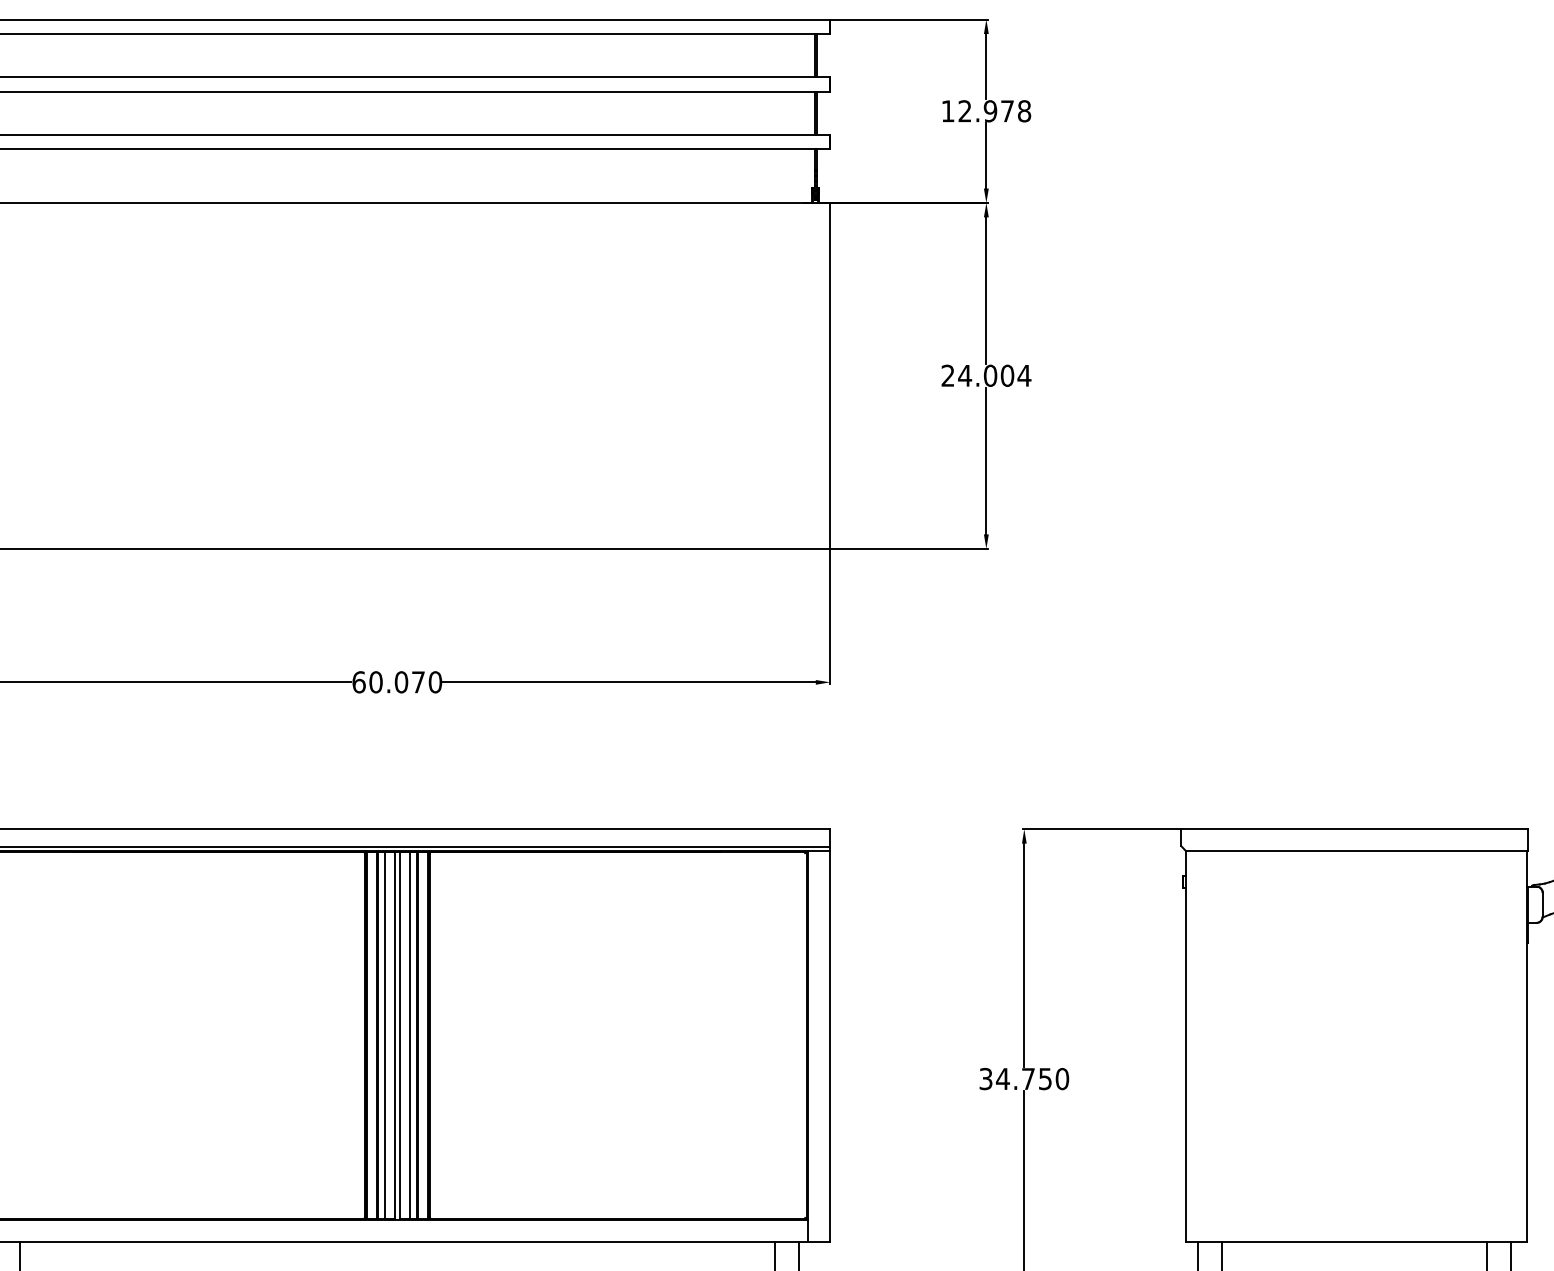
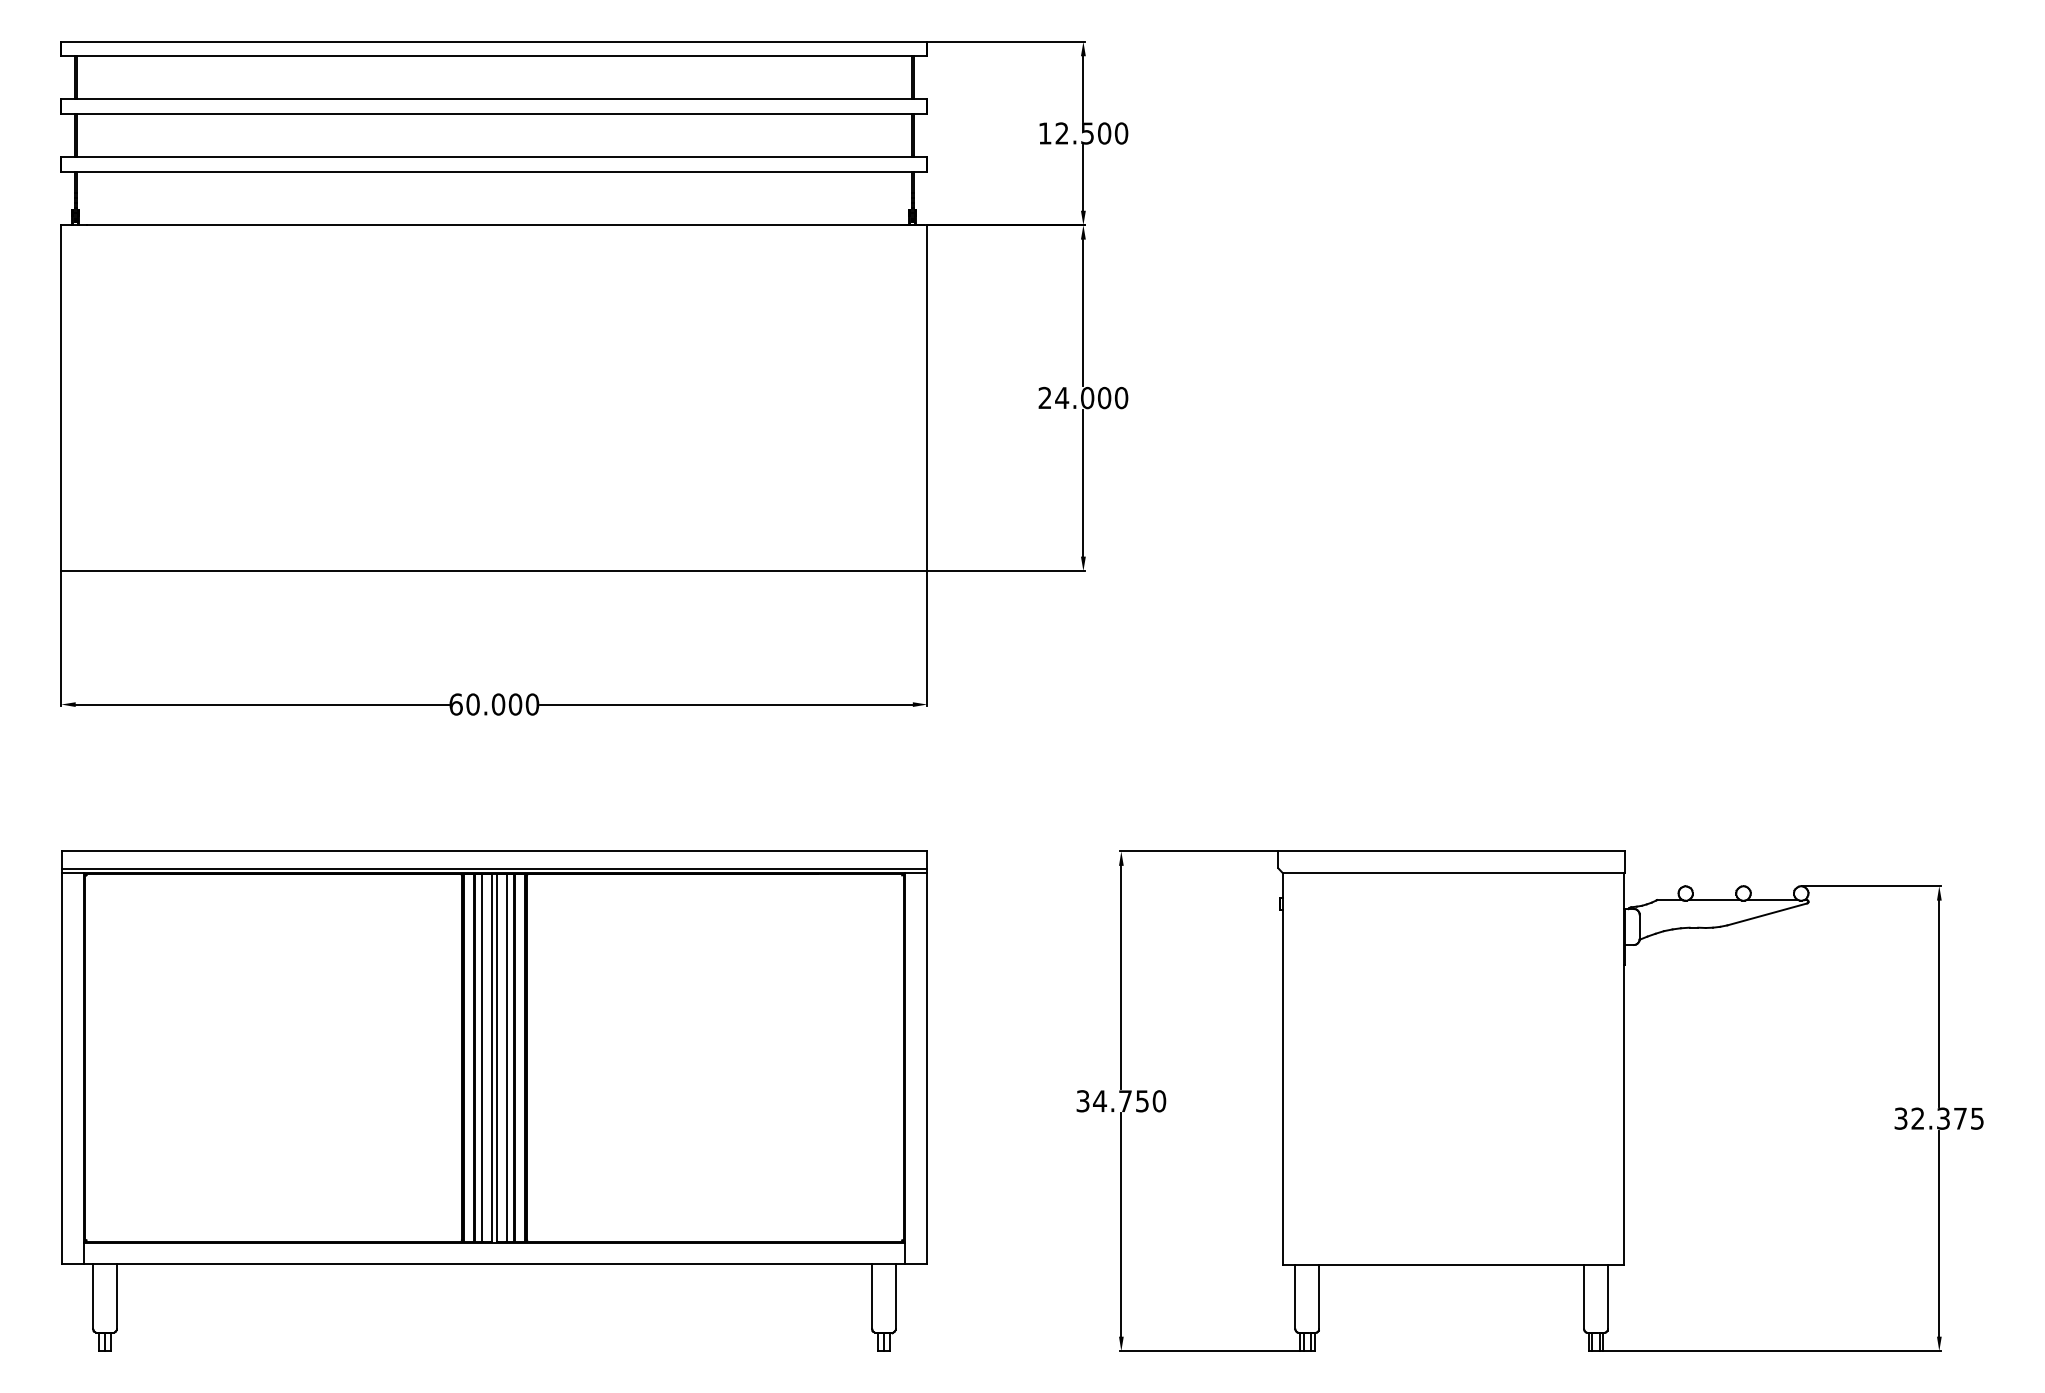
text: (1007, 111) -> (1104, 133), 12.978 -> 12.500
text: (1024, 375) -> (1121, 397), 24.004 -> 24.000
text: (418, 682) -> (515, 704), 60.070 -> 60.000

